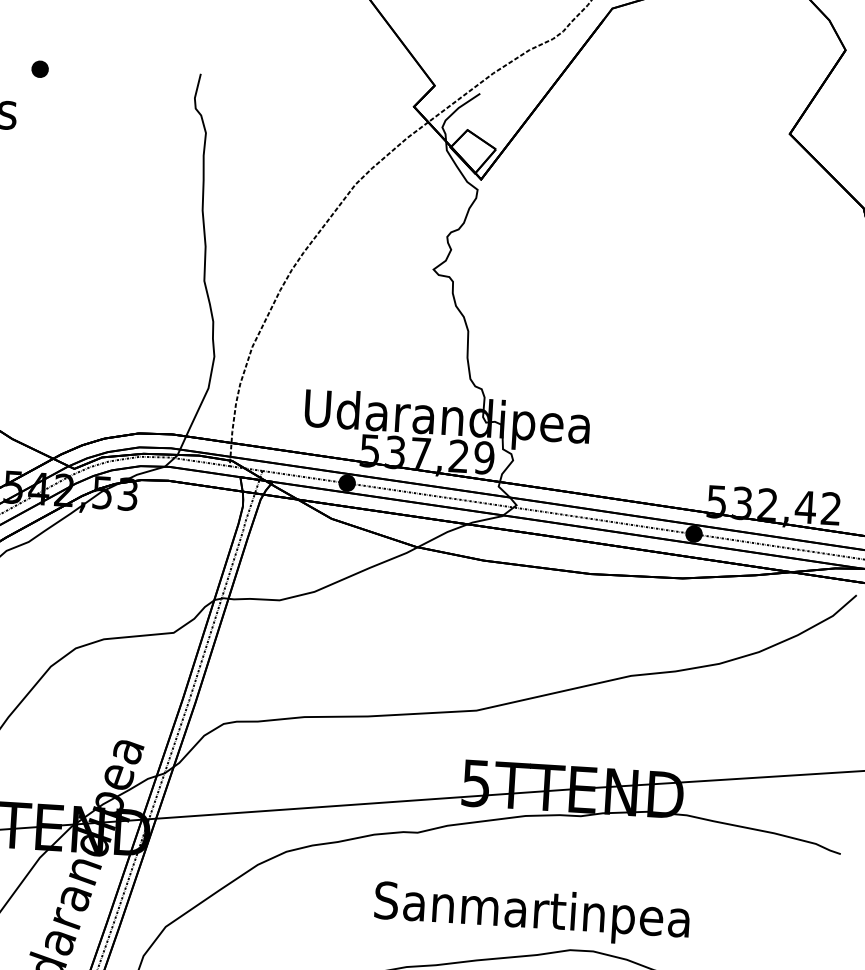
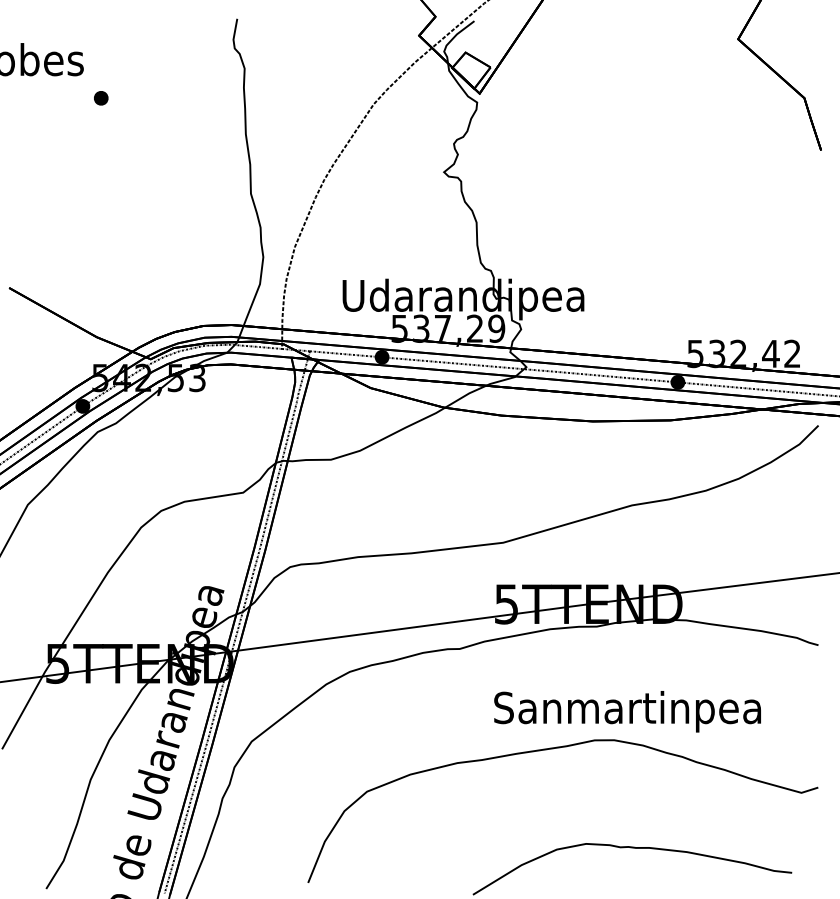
part: (40, 69) -> (101, 98), moved
text: (531, 913) -> (627, 711), moved

